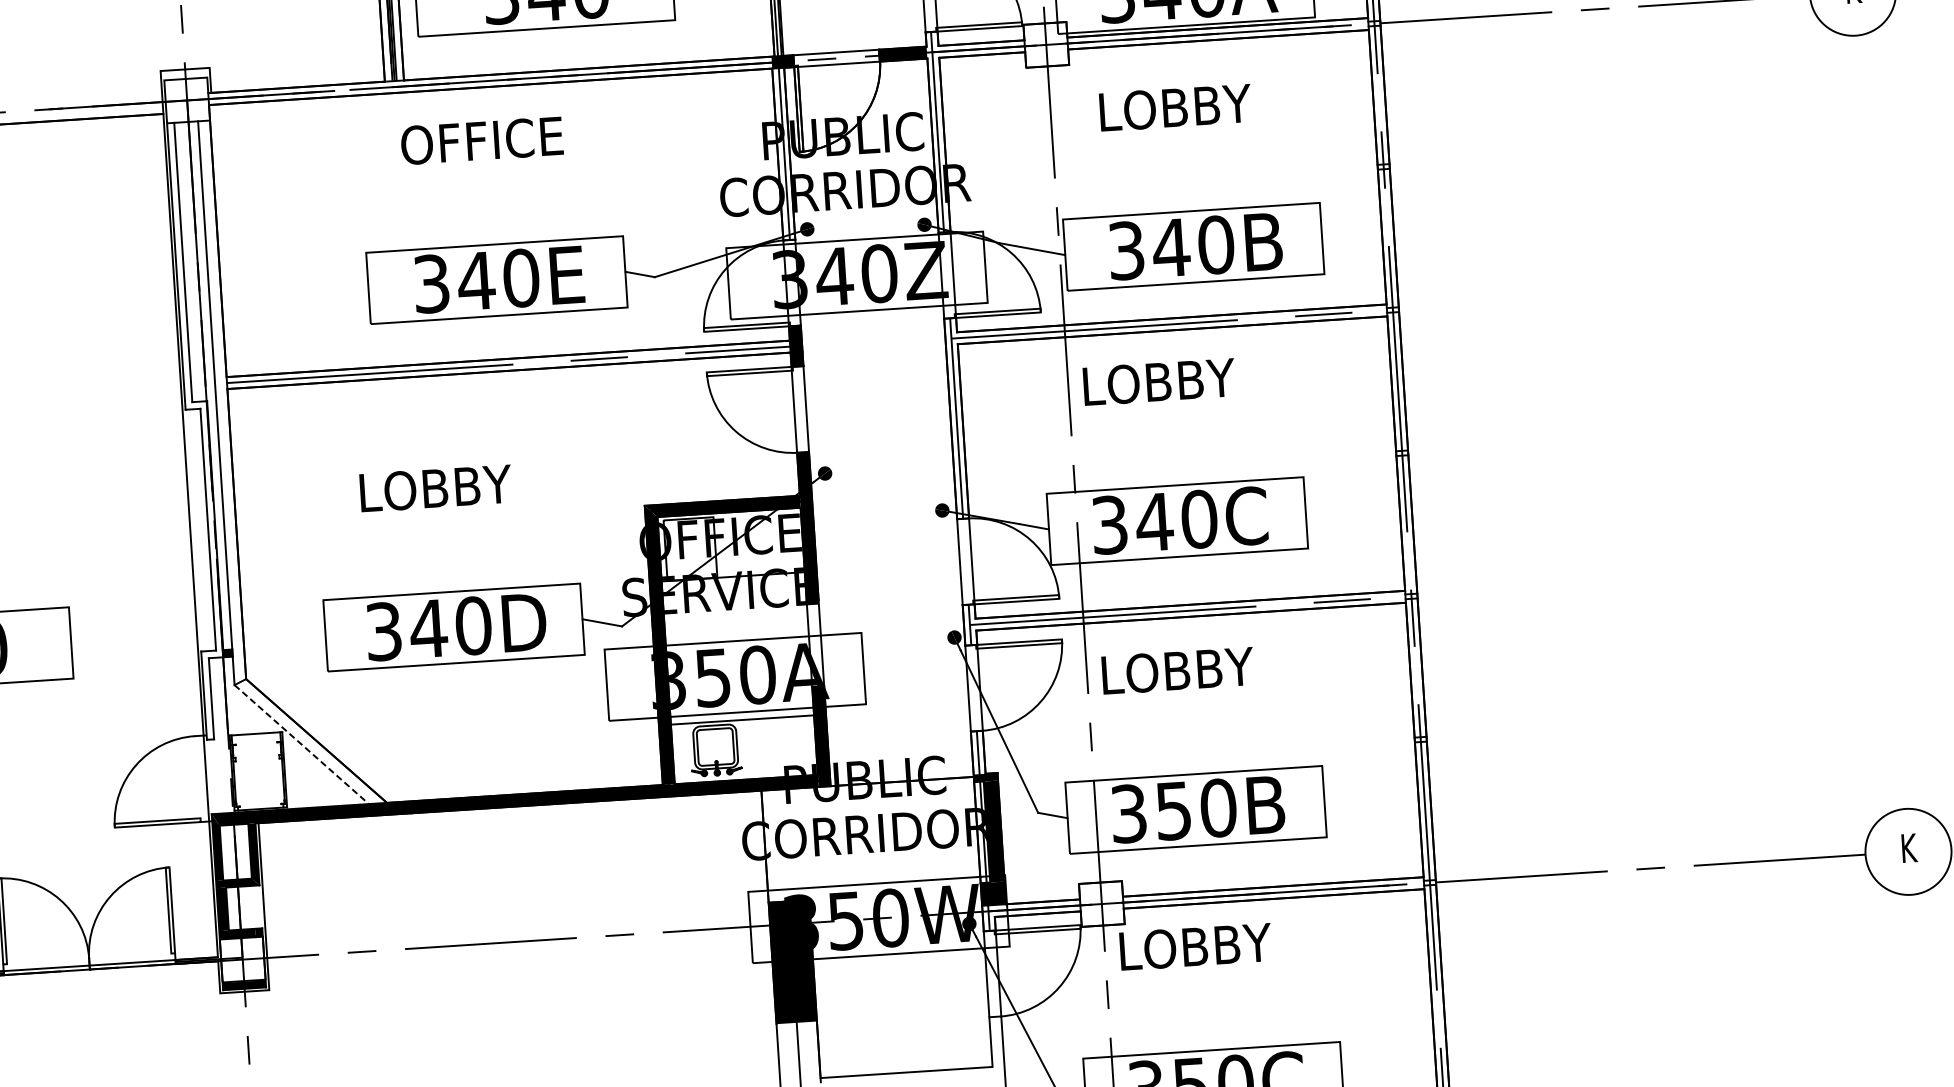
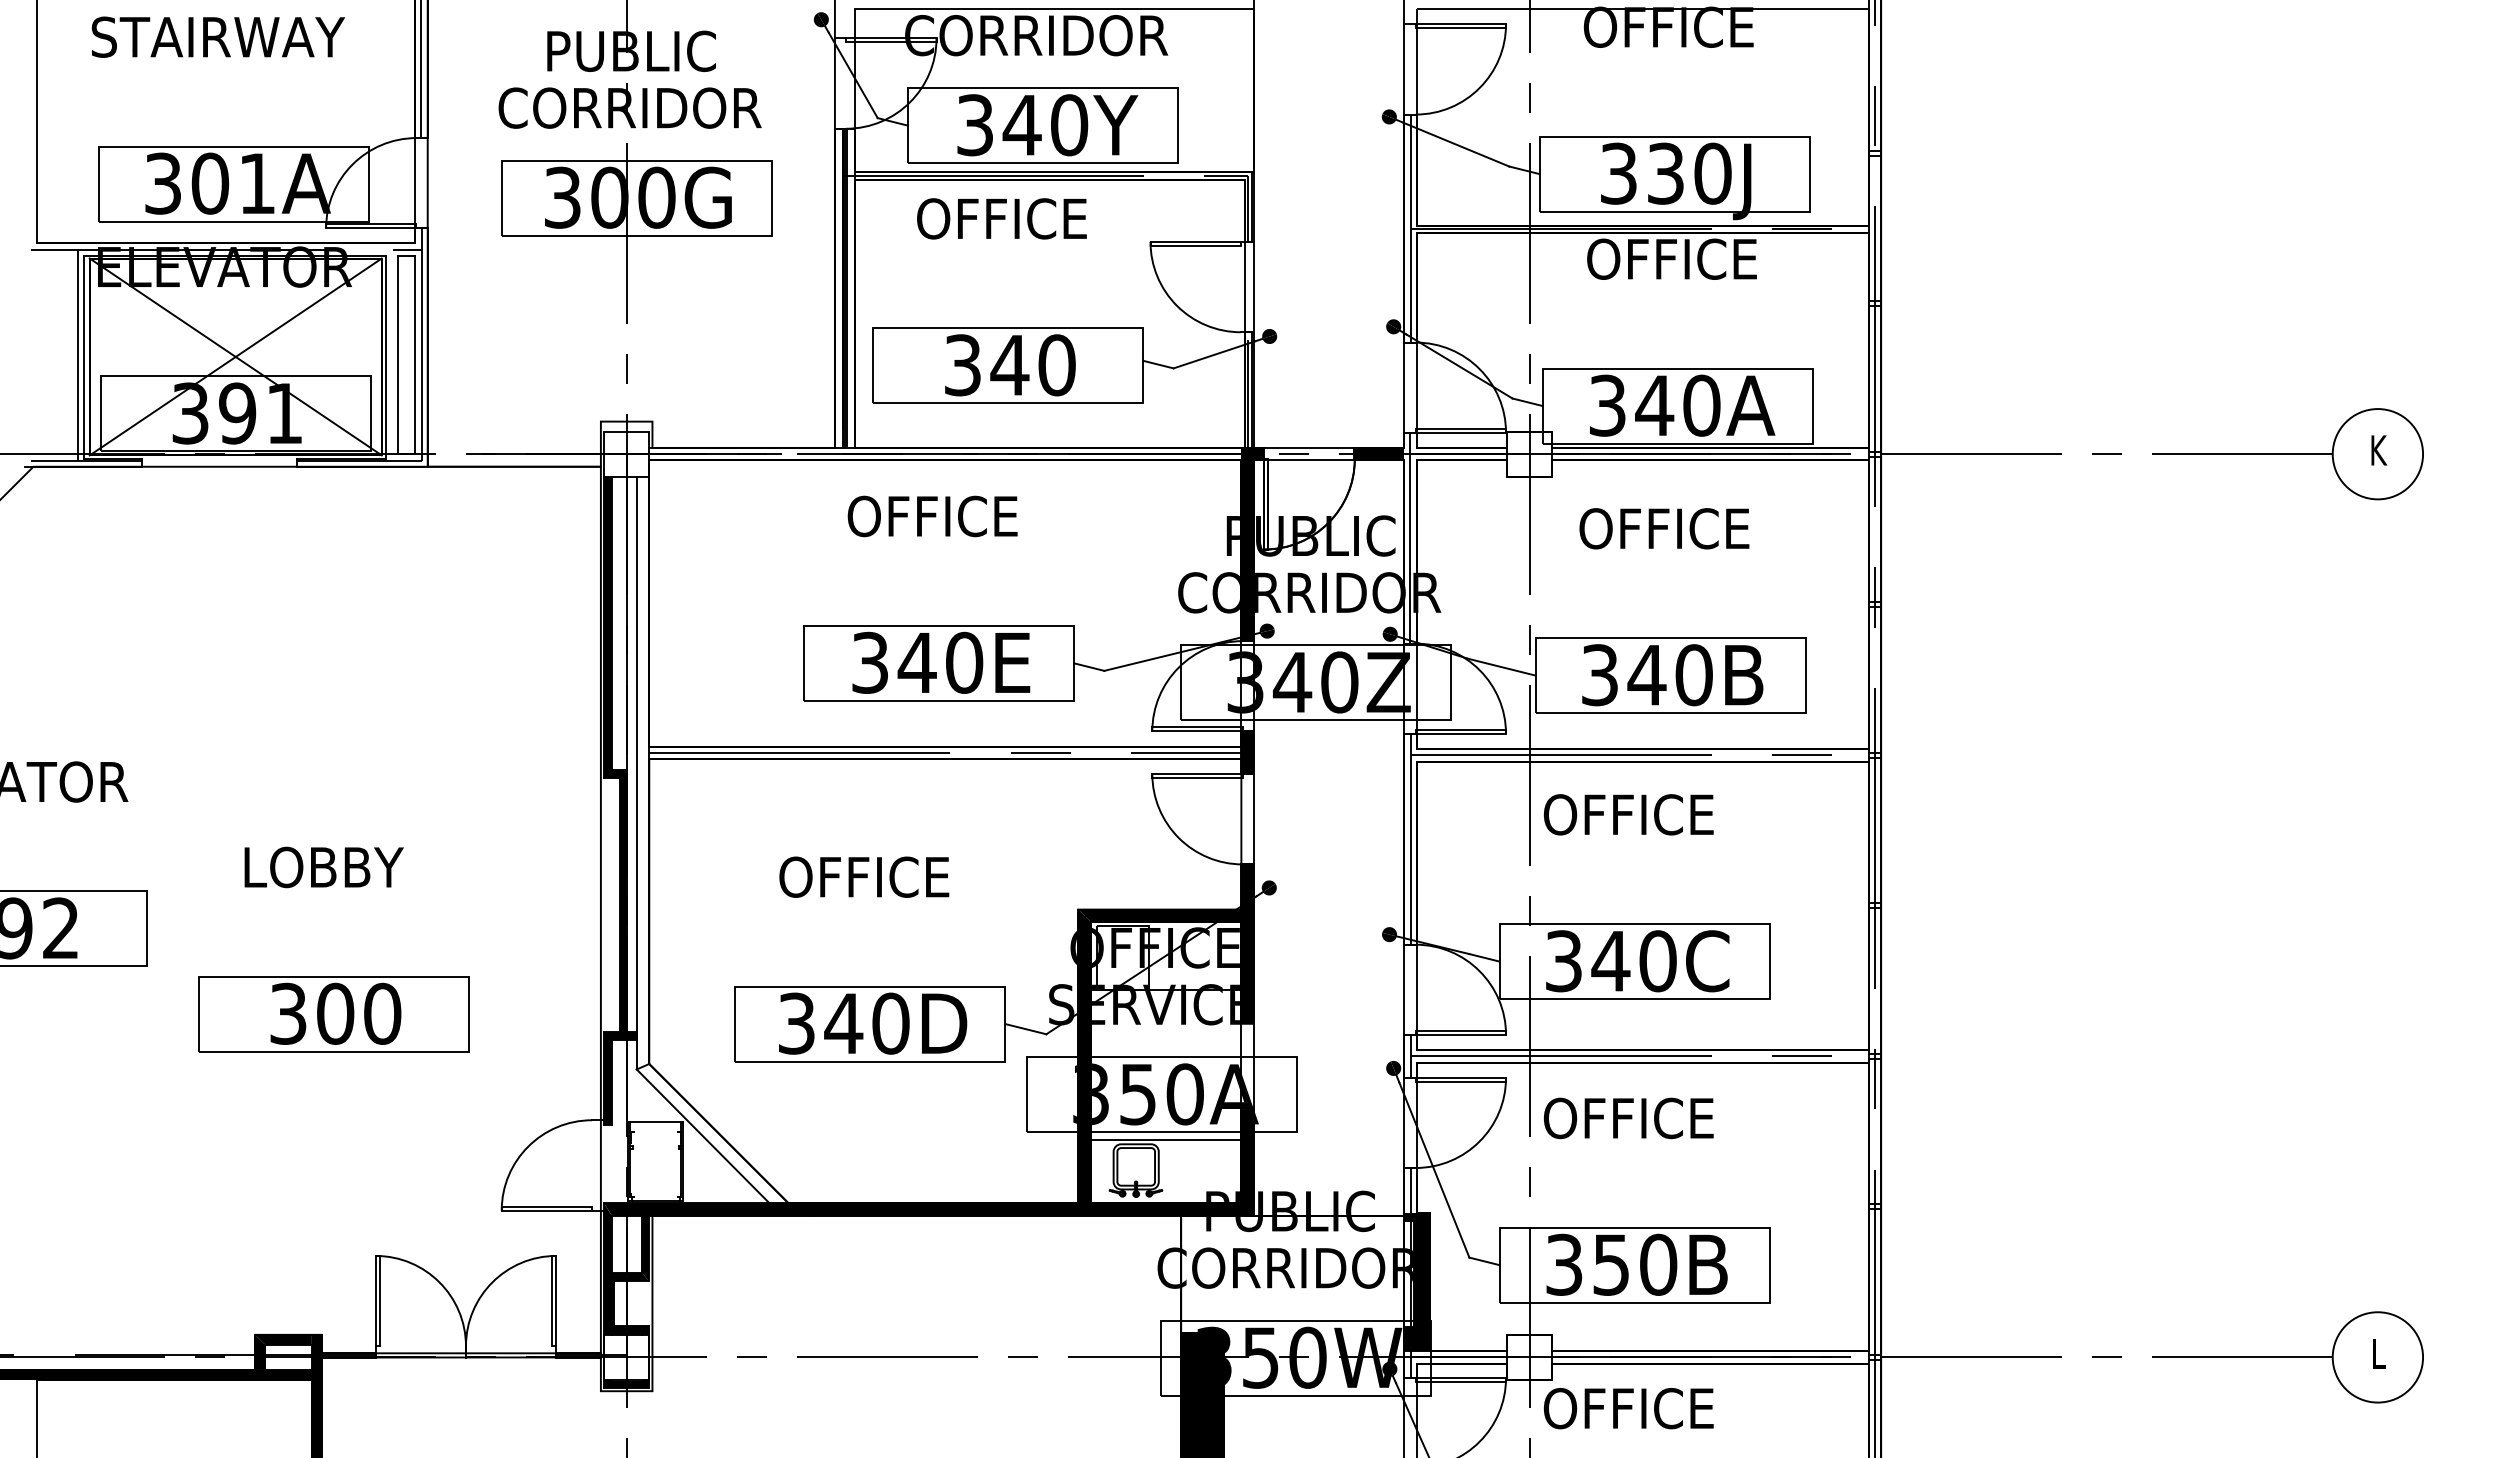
text: (1178, 107) -> (1664, 528), LOBBY -> OFFICE
fill: (783, 153) -> (1247, 550), added
text: (1162, 381) -> (1628, 814), LOBBY -> OFFICE
fill: (197, 430) -> (615, 800), added
text: (439, 487) -> (864, 876), LOBBY -> OFFICE
text: (1180, 670) -> (1628, 1118), LOBBY -> OFFICE
line: (302, 744) -> (703, 1136), dashed -> solid
text: (1909, 848) -> (2379, 1353), K -> L
text: (1198, 946) -> (1628, 1408), LOBBY -> OFFICE

